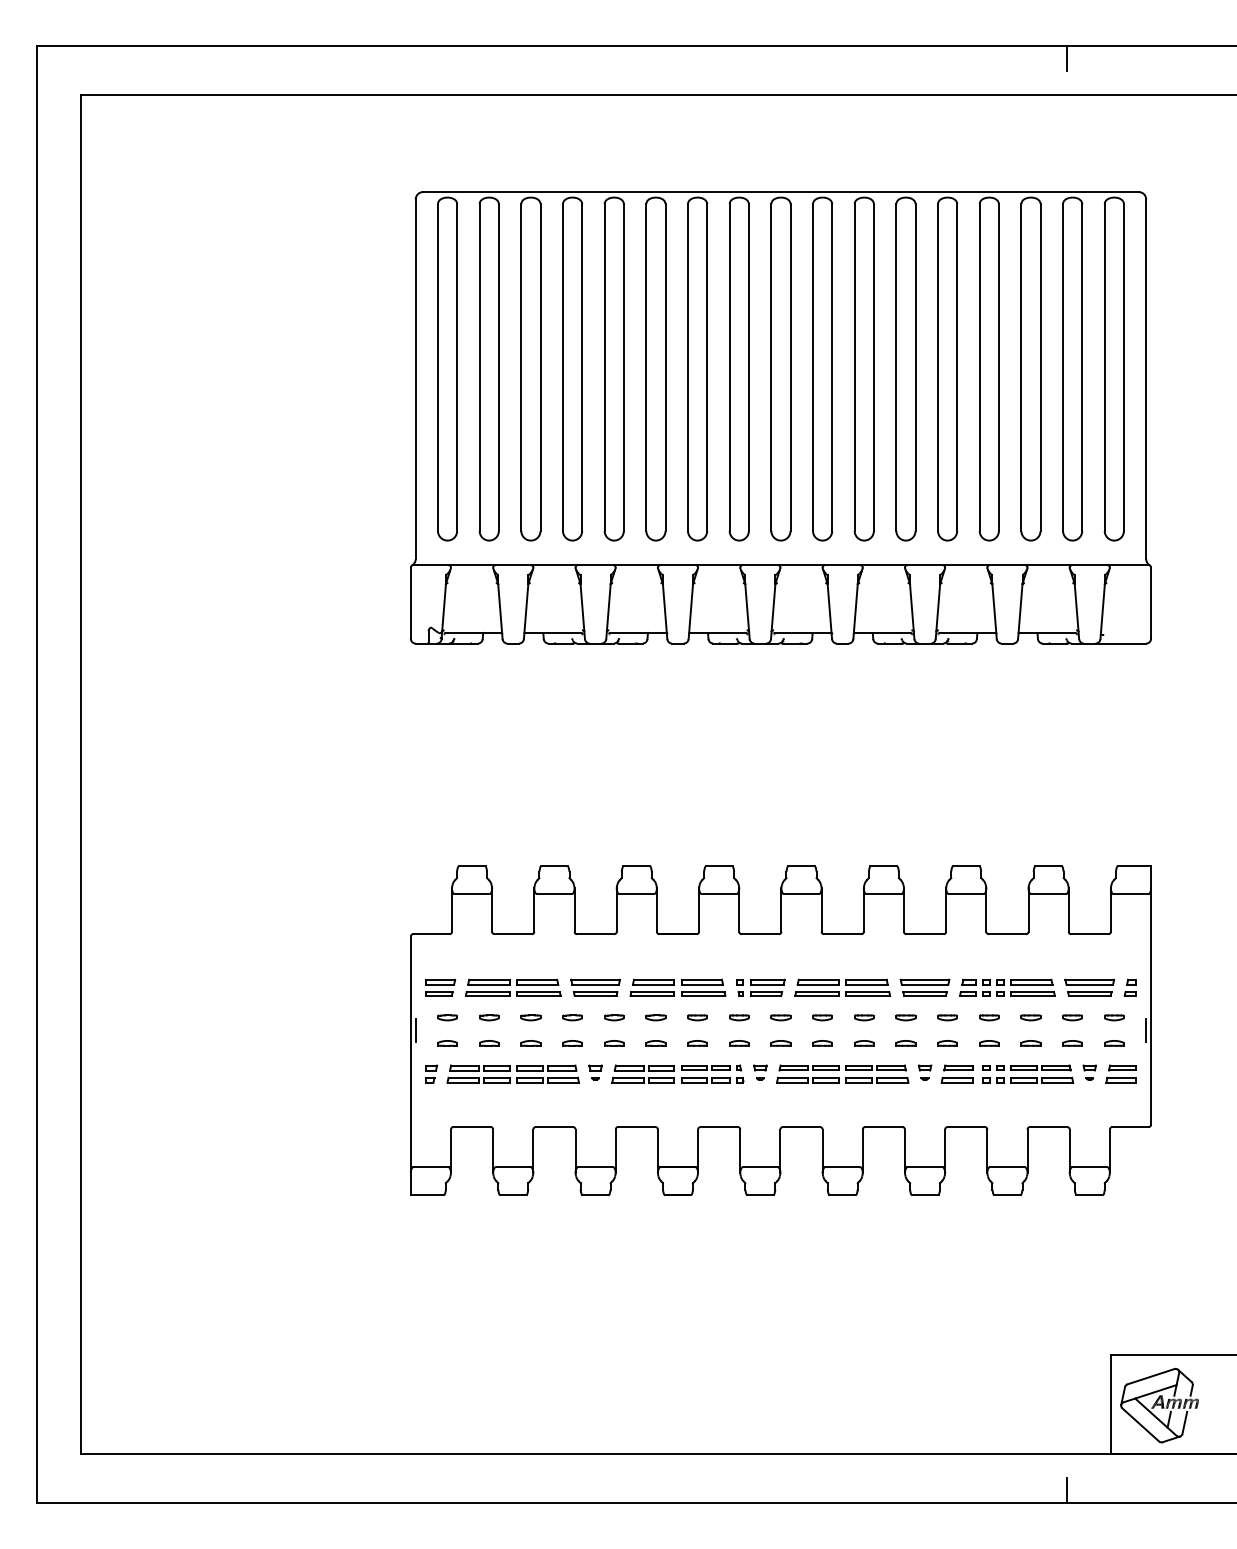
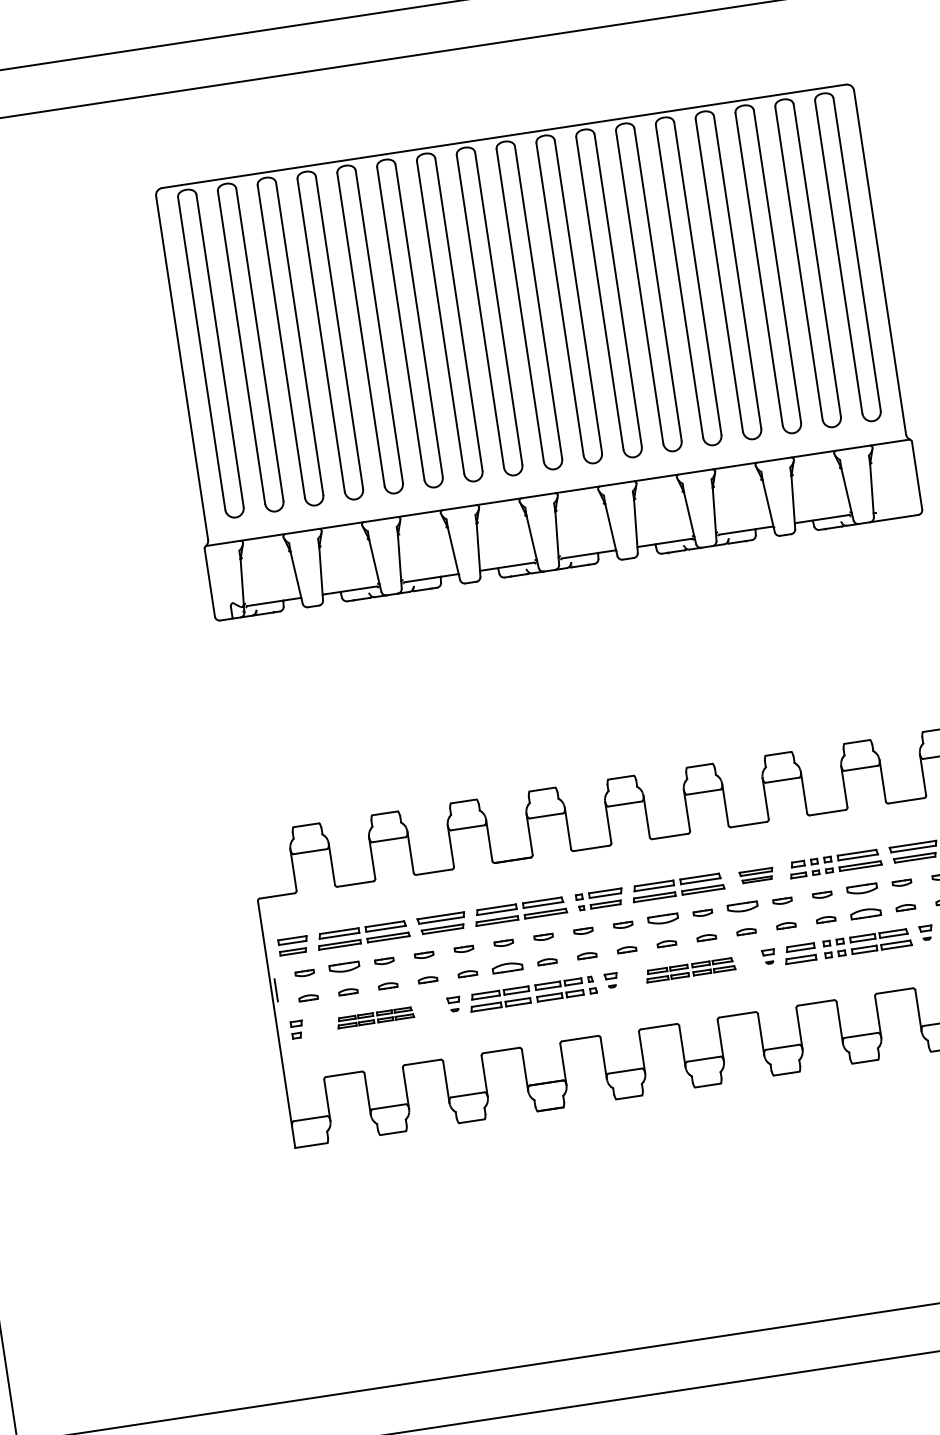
part: (924, 987) -> (756, 875), size x0.7
part: (489, 1017) -> (344, 967), size x1.6
part: (822, 1017) -> (663, 918), size x1.6
part: (905, 1017) -> (742, 906), size x1.6
part: (1030, 1017) -> (861, 888), size x1.6
part: (655, 1043) -> (507, 967), size x1.6
part: (1030, 1043) -> (865, 913), size x1.6
part: (512, 1073) -> (374, 1017), size x0.6
part: (842, 1073) -> (690, 969), size x0.7

